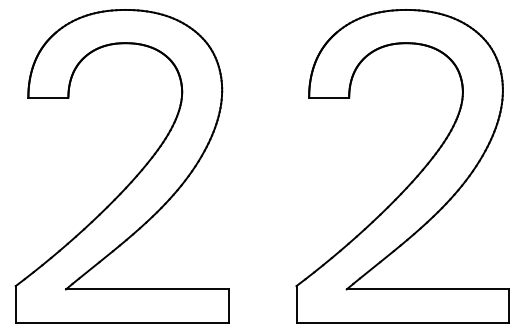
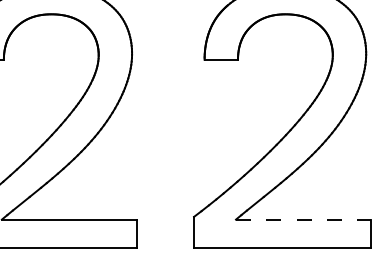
line: (428, 289) -> (304, 219), solid -> dashed

